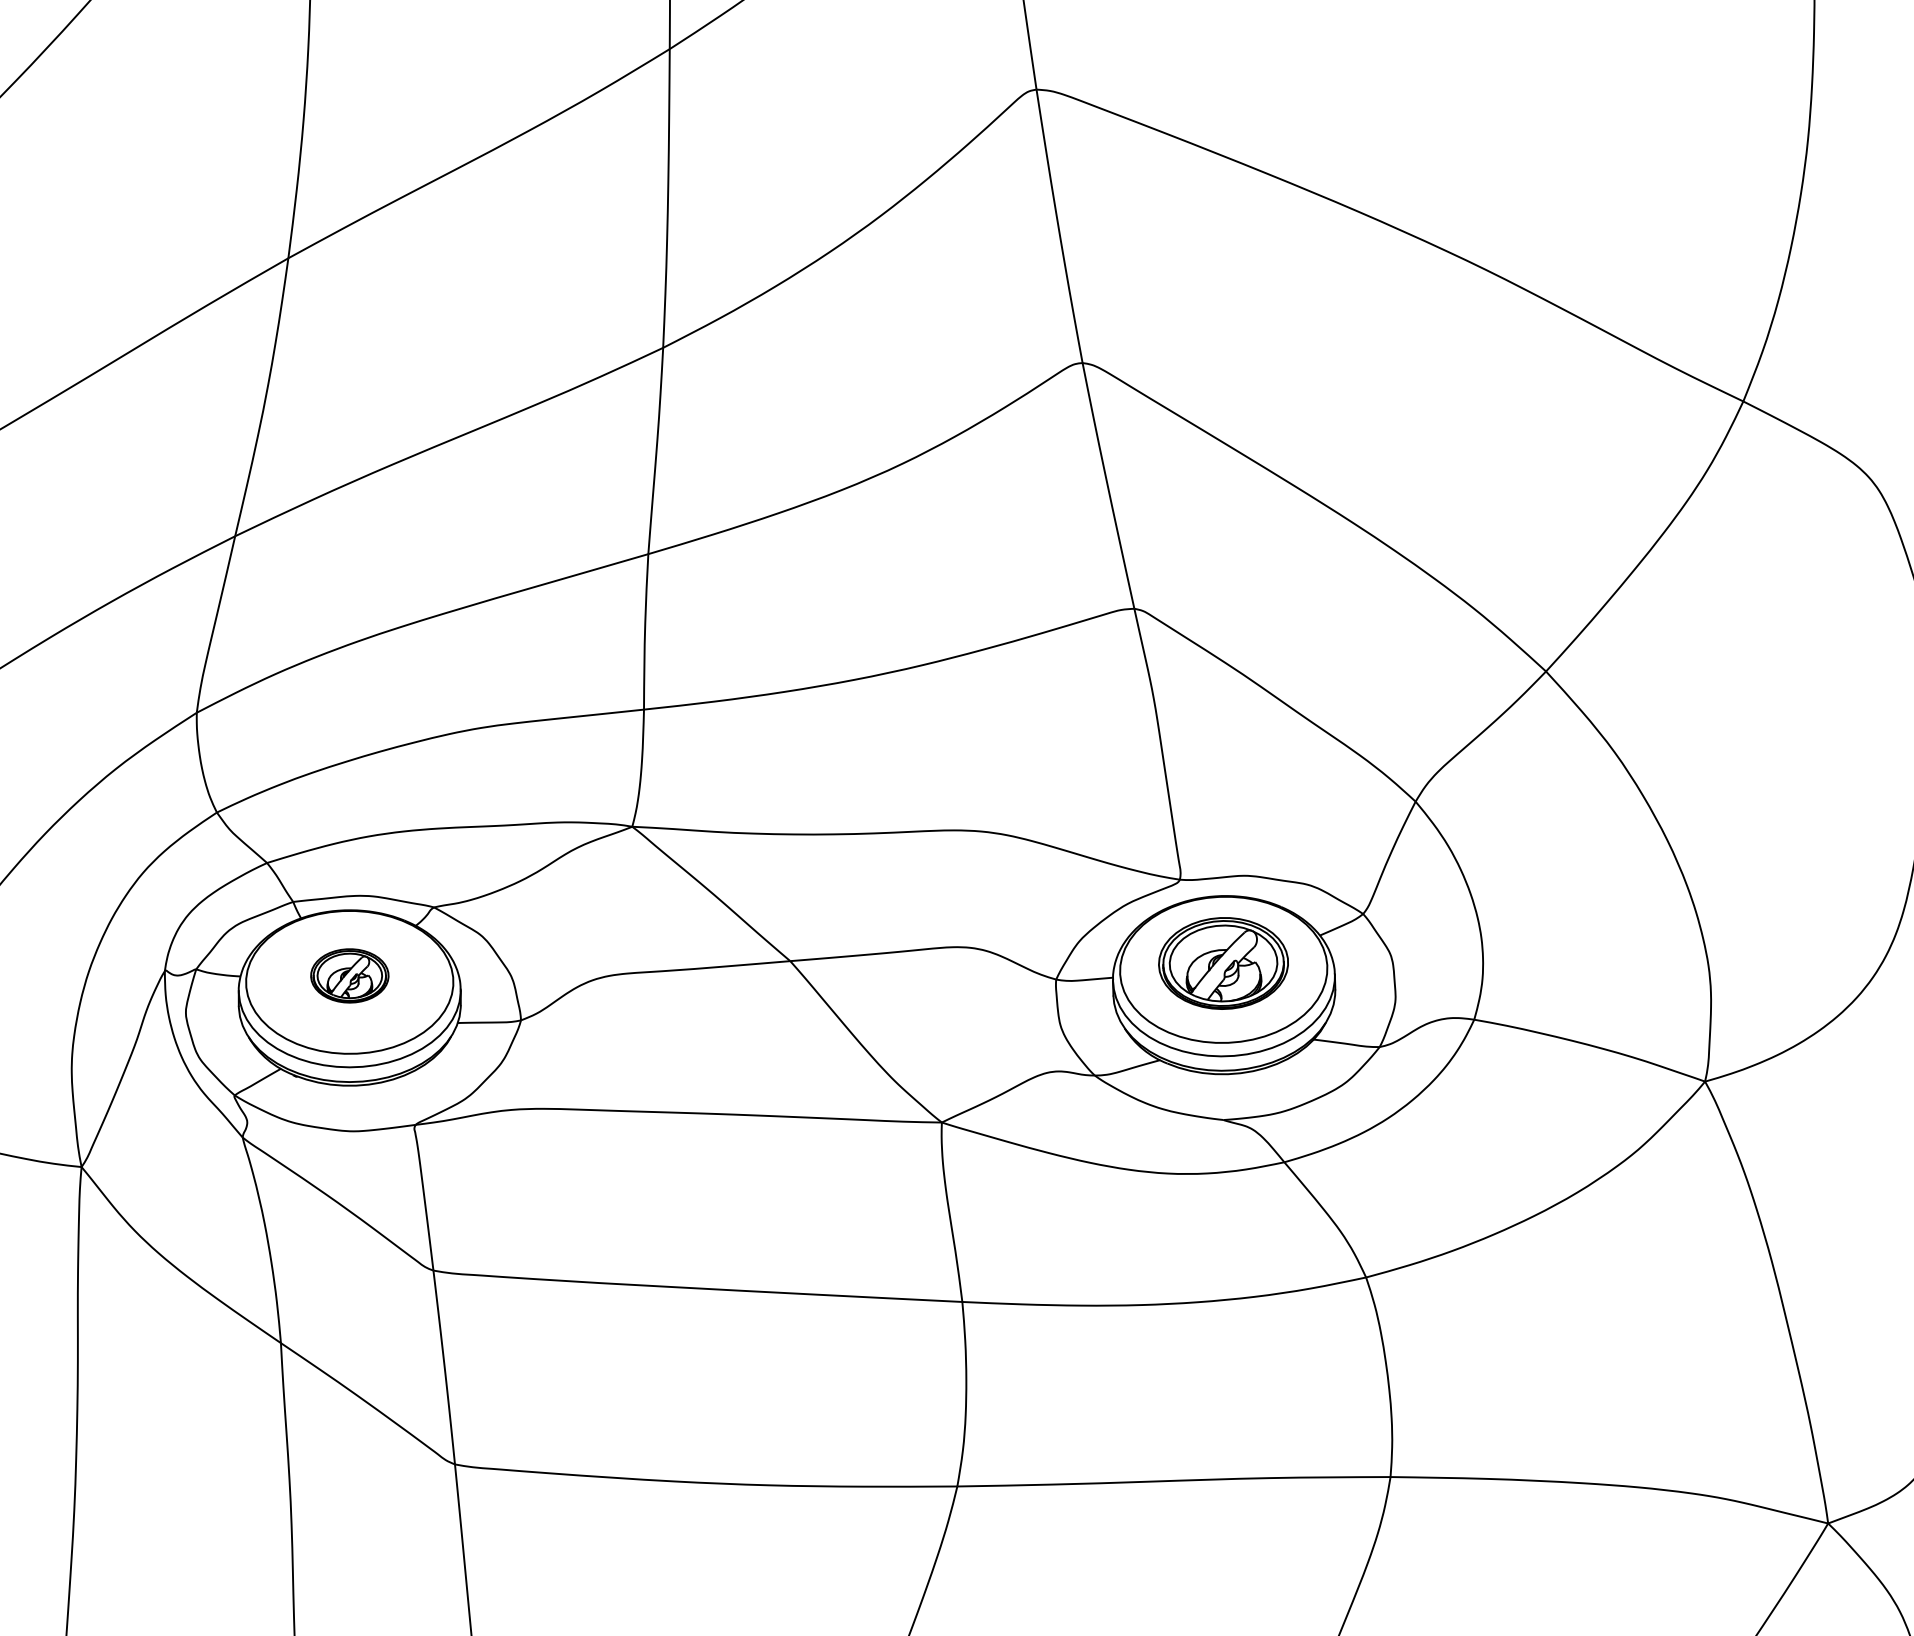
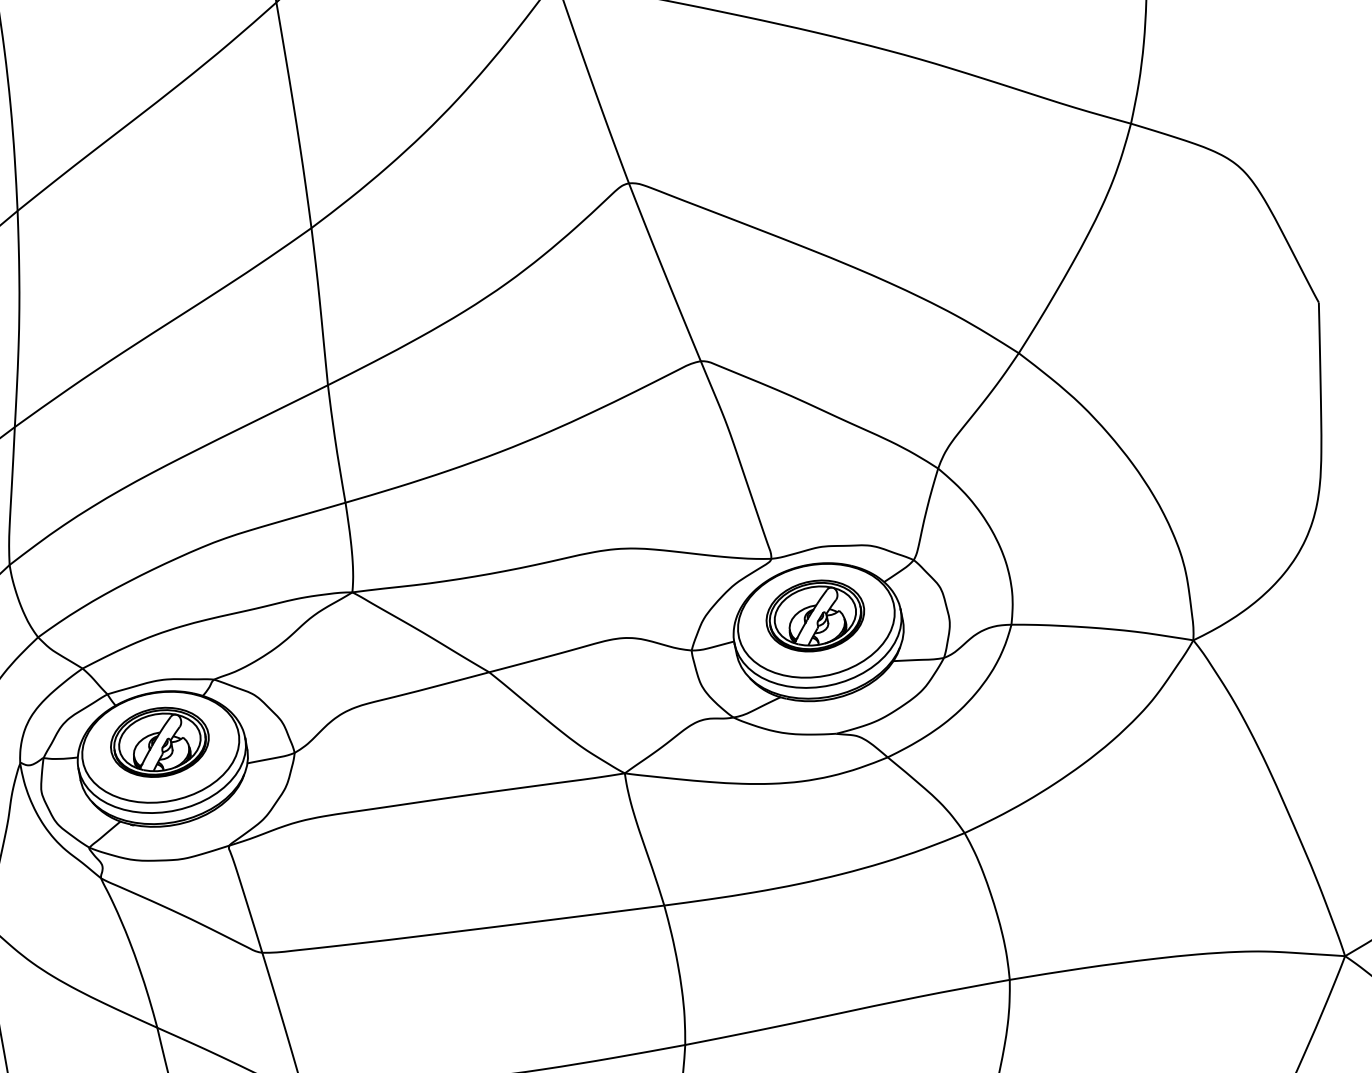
part: (349, 975) -> (159, 742), size x1.67

